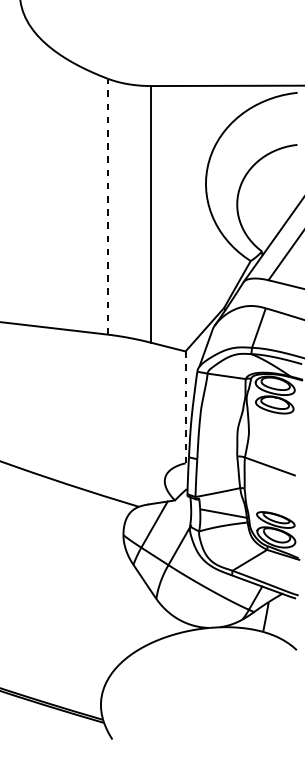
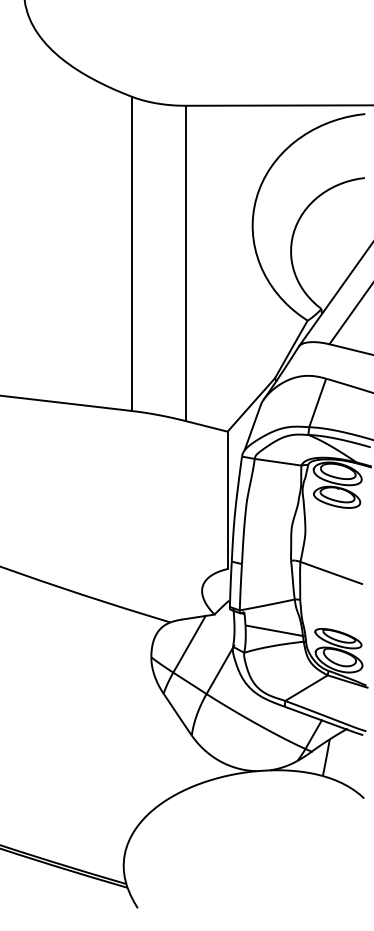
line: (107, 206) -> (131, 253), dashed -> solid
line: (185, 407) -> (227, 500), dashed -> solid

